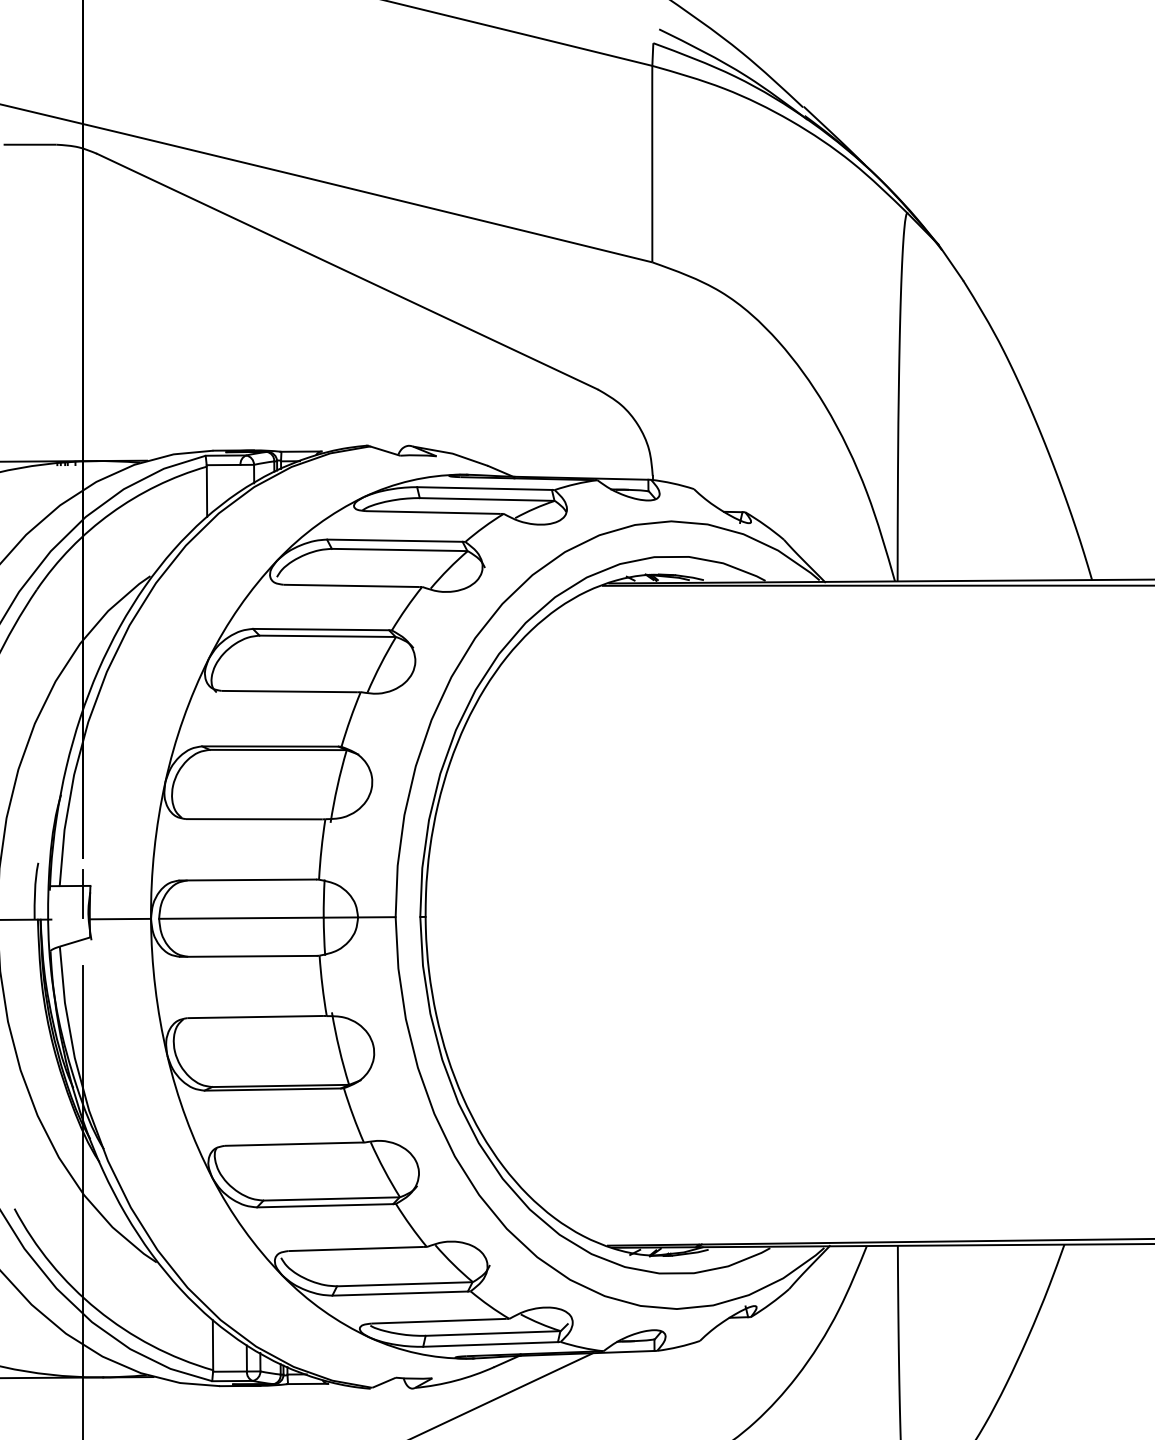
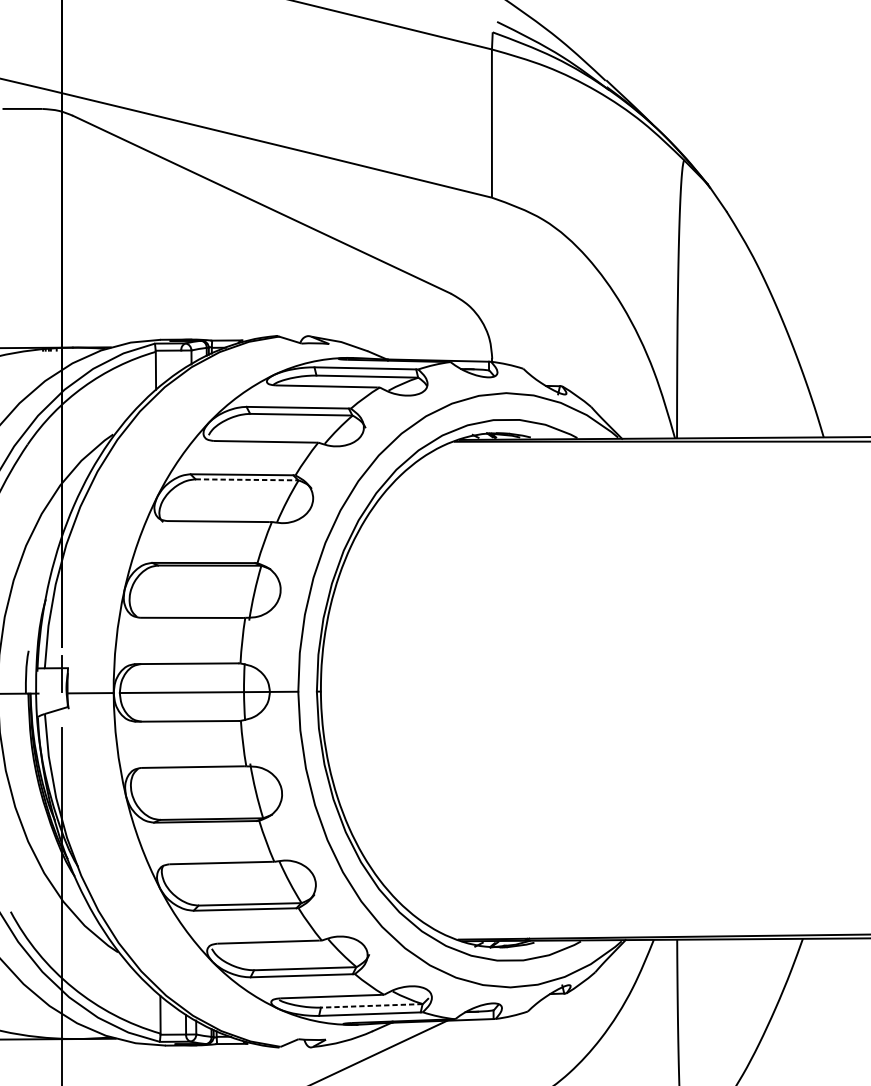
line: (327, 636) -> (246, 479), solid -> dashed
line: (491, 1333) -> (370, 1005), solid -> dashed

